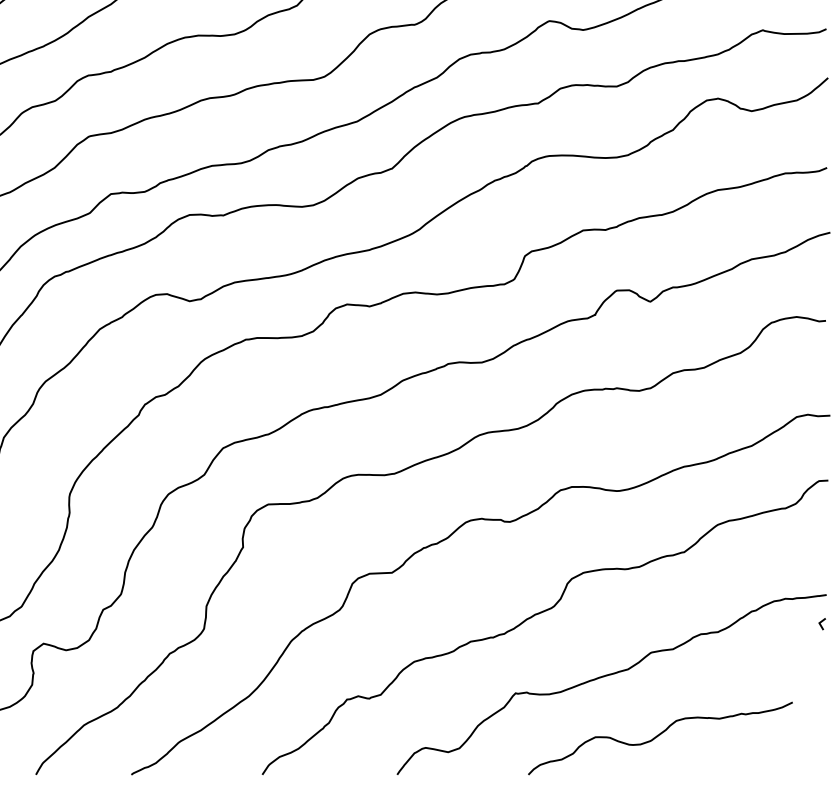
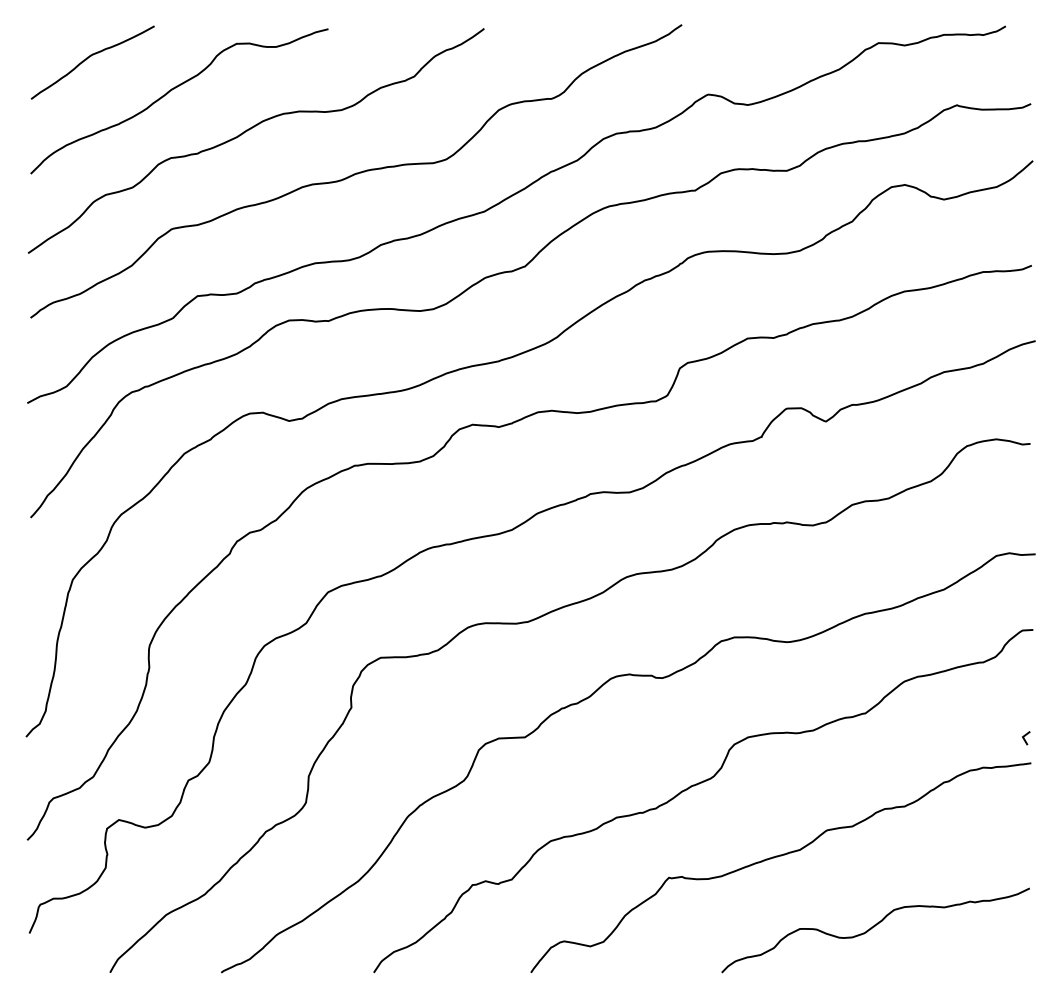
line: (821, 625) -> (1025, 739), moved
curve: (659, 735) -> (874, 927), moved

